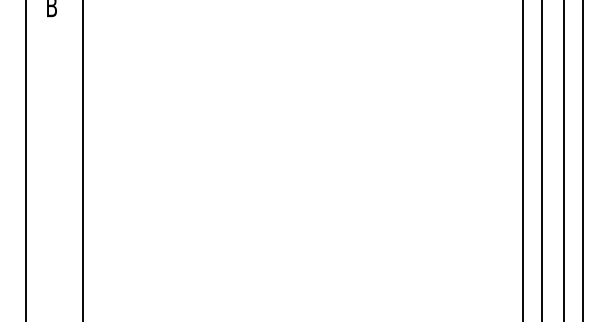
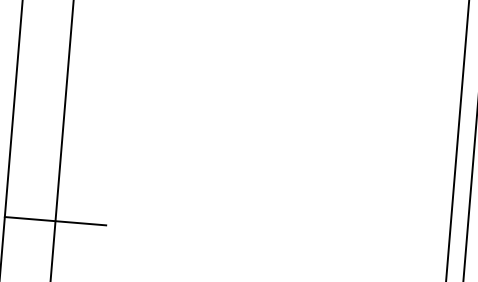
line: (82, 292) -> (55, 220), added

